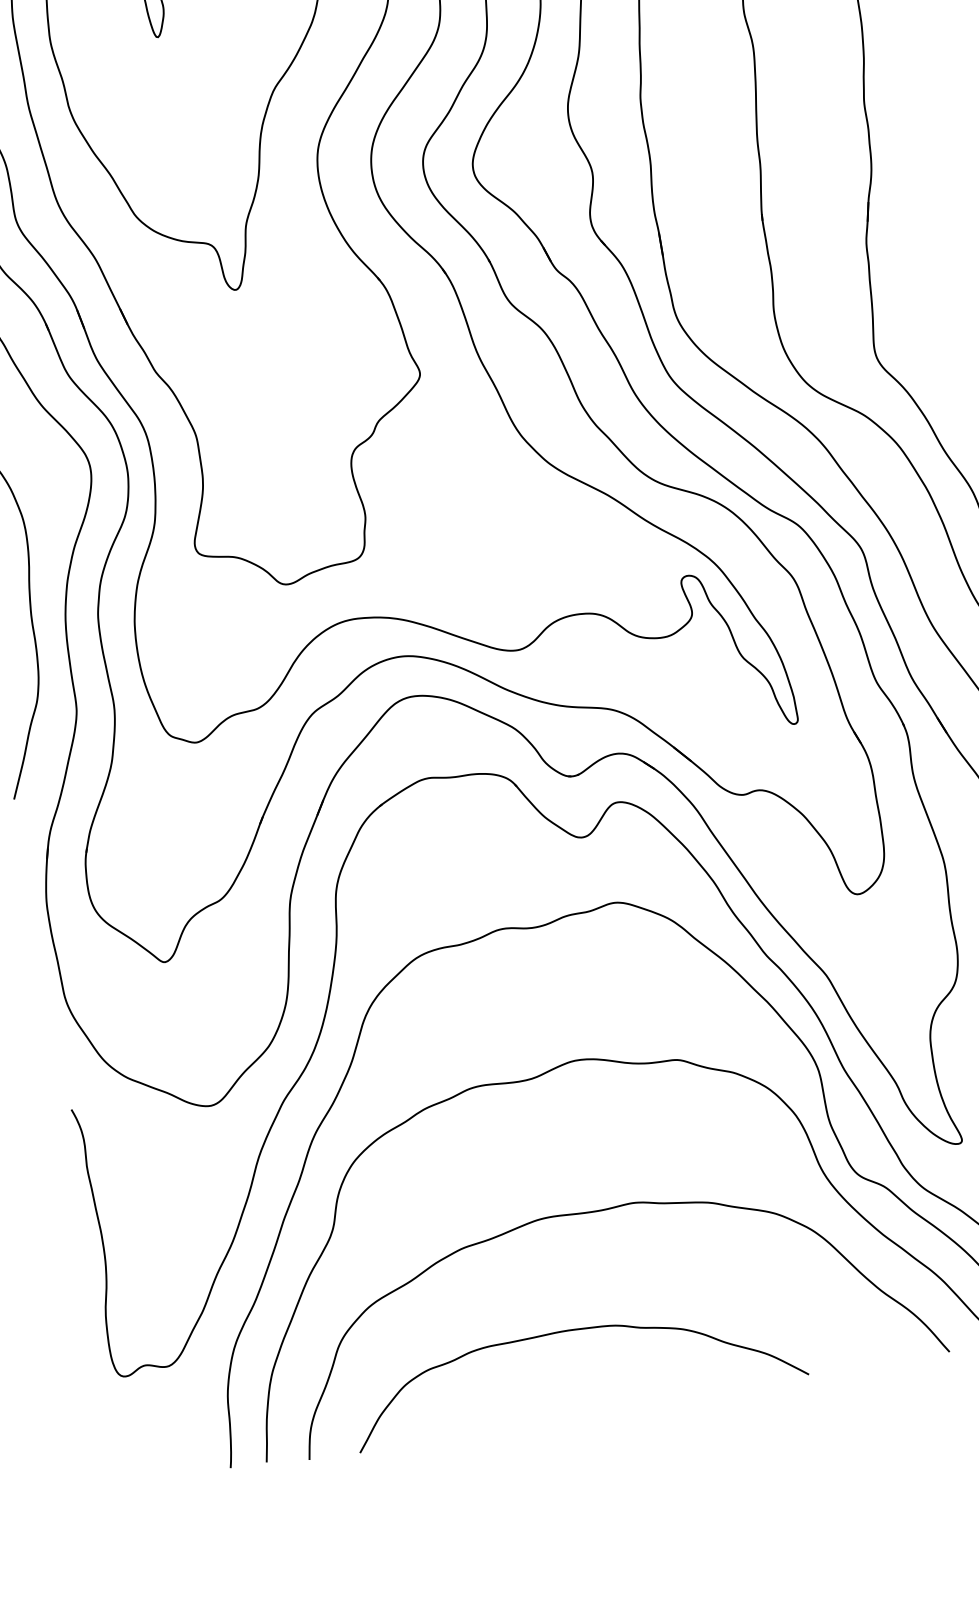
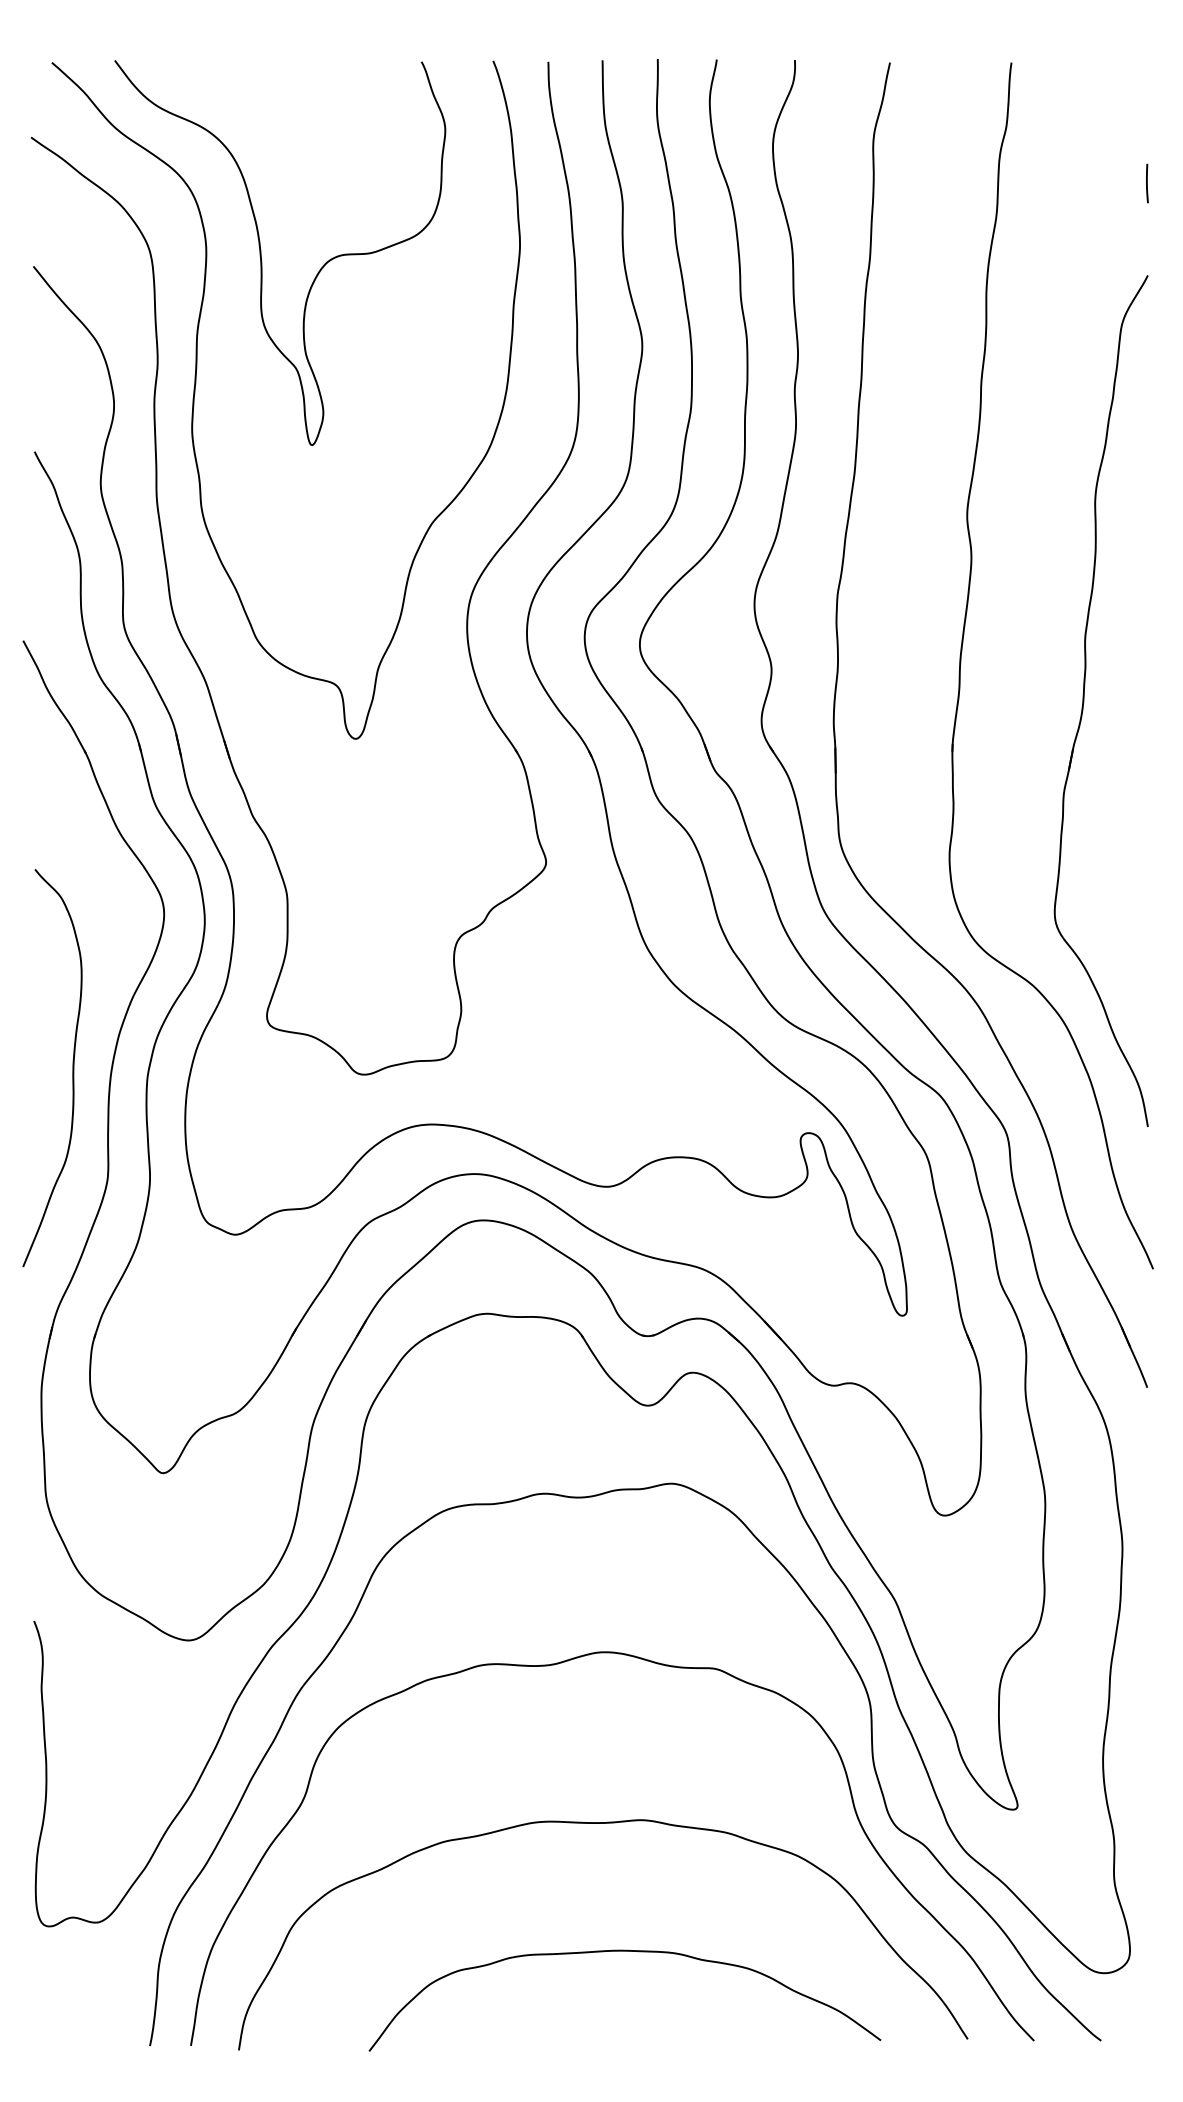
curve: (571, 1330) -> (624, 1951), moved

